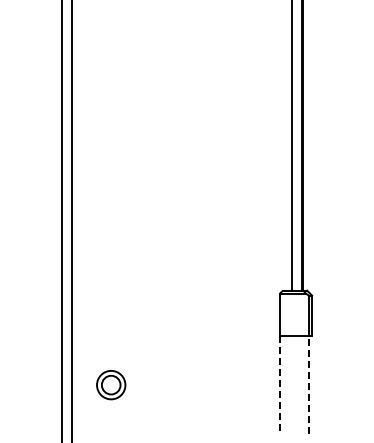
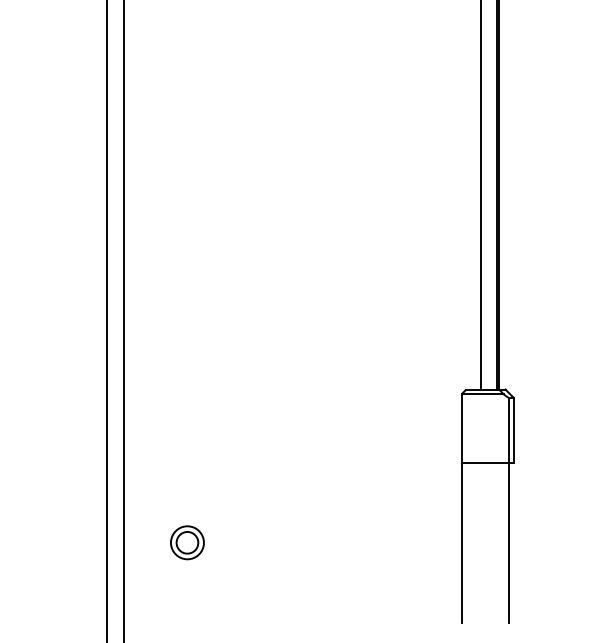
part: (111, 384) -> (187, 542), size x0.71
line: (309, 384) -> (509, 542), dashed -> solid
line: (280, 385) -> (462, 543), dashed -> solid

